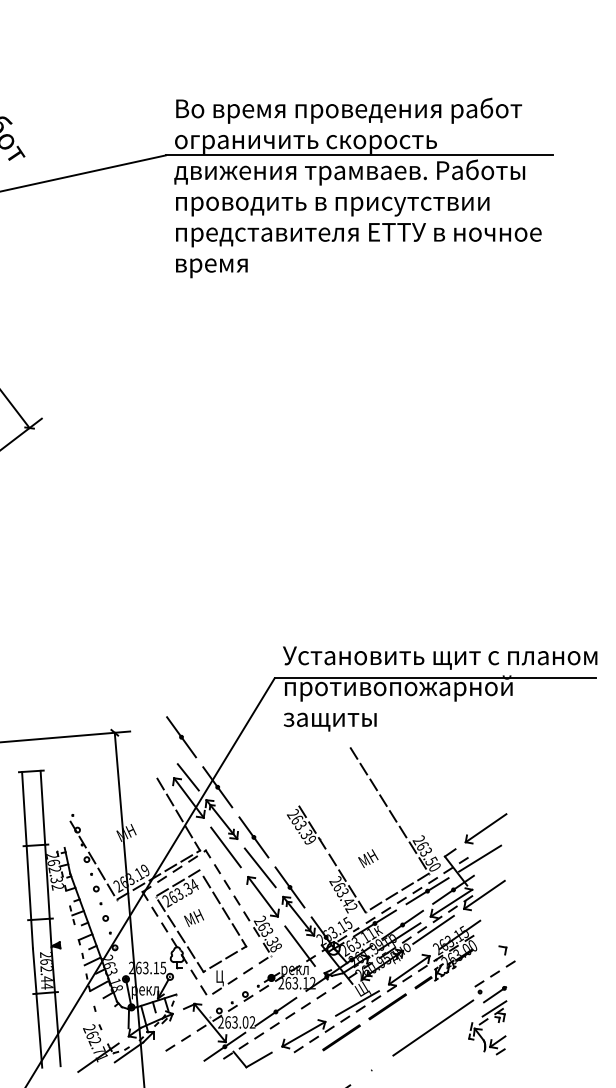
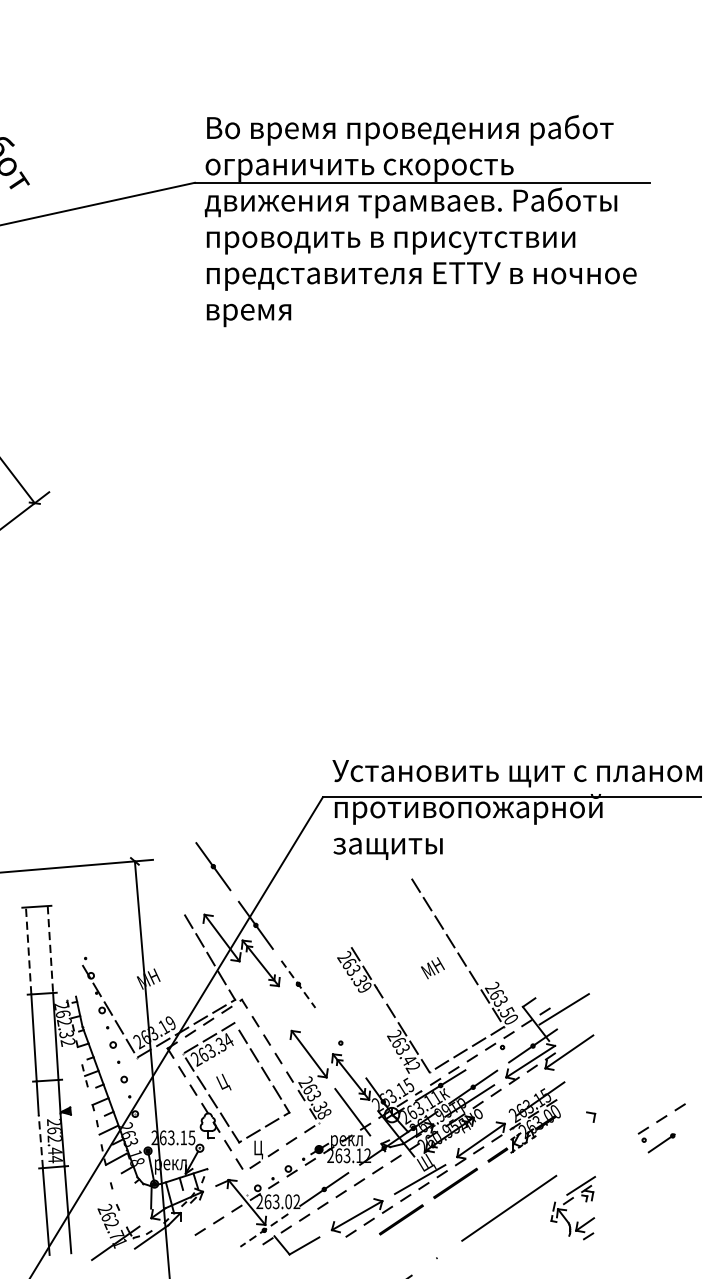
line: (187, 777) -> (220, 913), removed
line: (24, 808) -> (28, 950), solid -> dashed
line: (42, 808) -> (49, 950), solid -> dashed
part: (485, 828) -> (570, 973), removed
line: (253, 837) -> (297, 984), solid -> dashed
line: (225, 847) -> (265, 996), removed
text: (368, 858) -> (433, 967), moved
line: (259, 867) -> (304, 1019), removed
line: (289, 887) -> (340, 1043), removed
line: (427, 891) -> (502, 1047), removed
text: (194, 918) -> (228, 1079), МН -> Ц
line: (433, 929) -> (509, 1092), removed
line: (34, 971) -> (40, 1141), solid -> dashed
part: (494, 981) -> (661, 1127), moved
line: (224, 1046) -> (263, 1230), solid -> dashed

